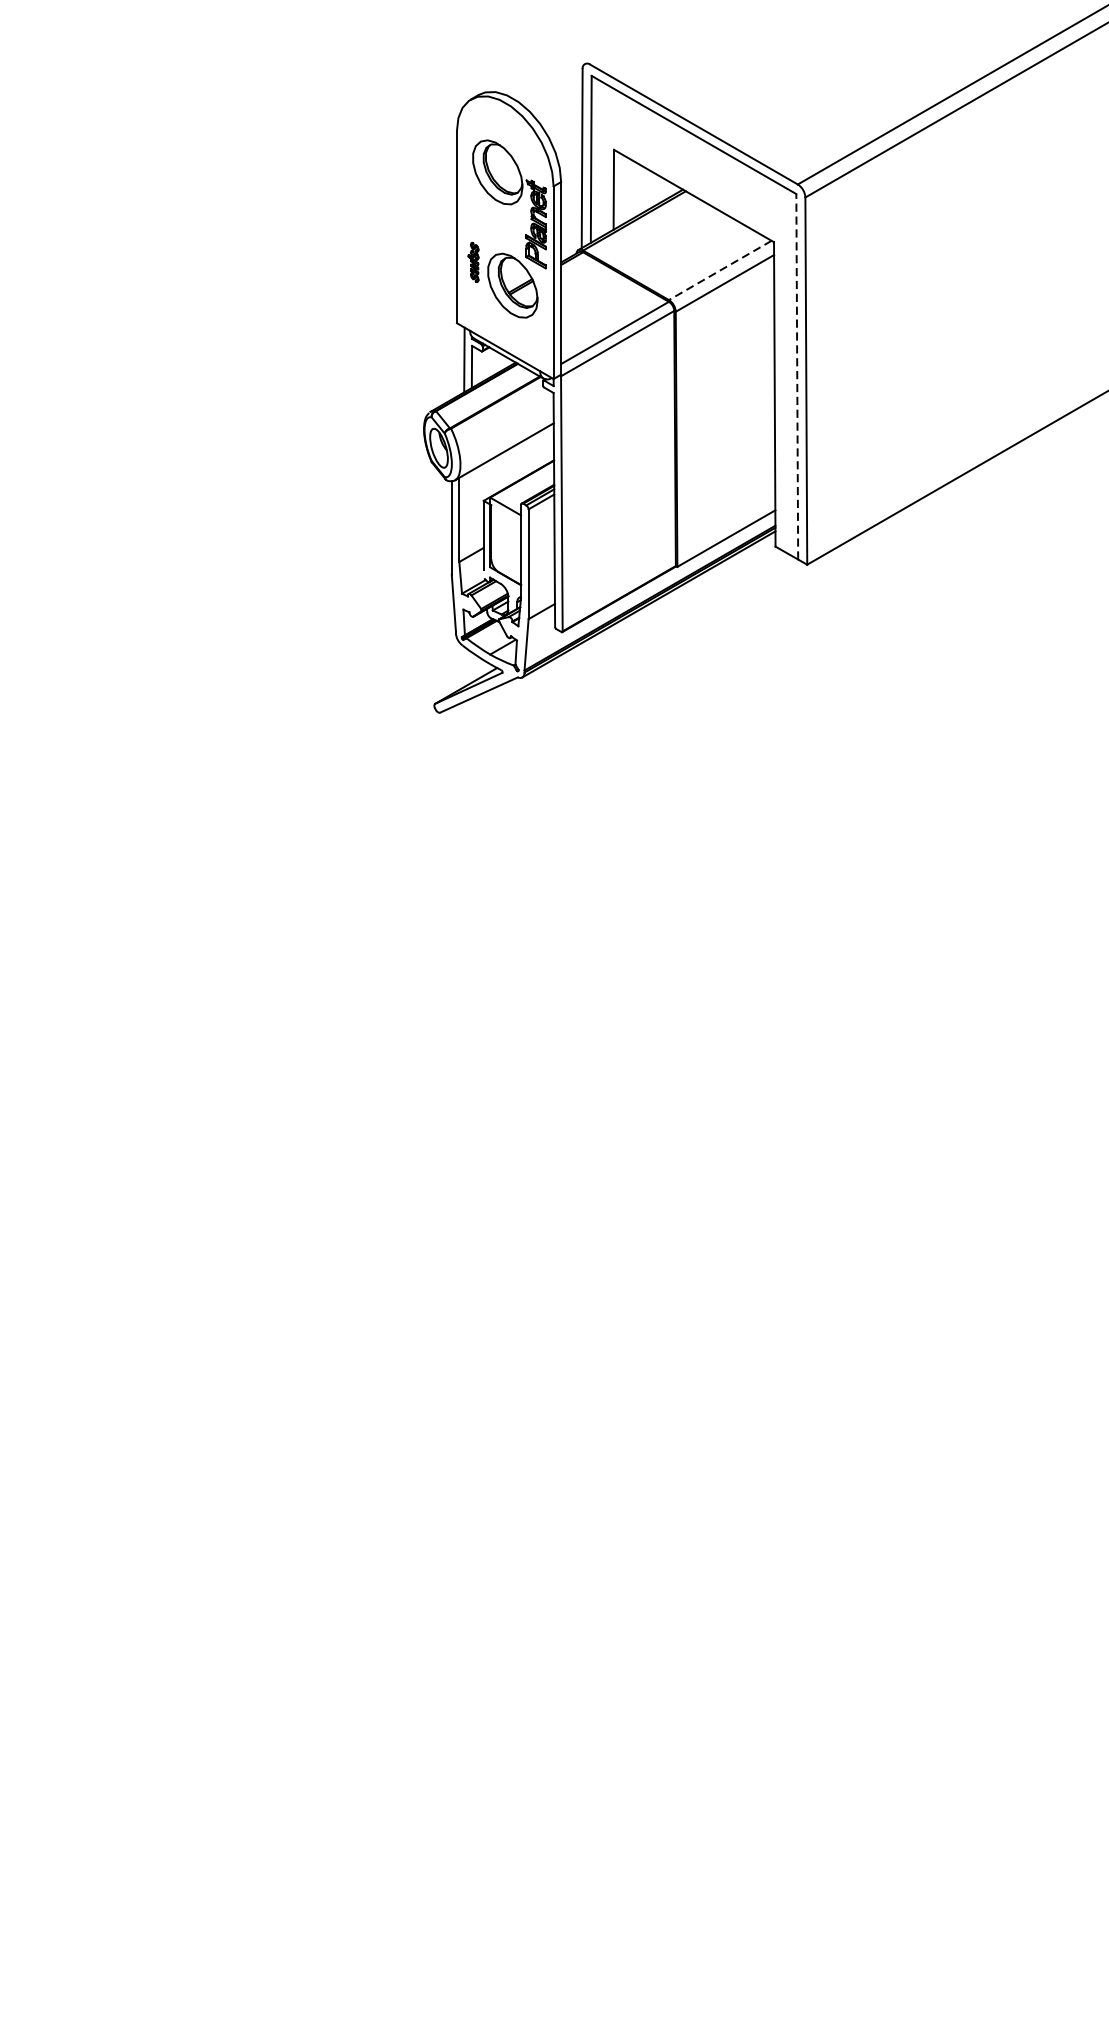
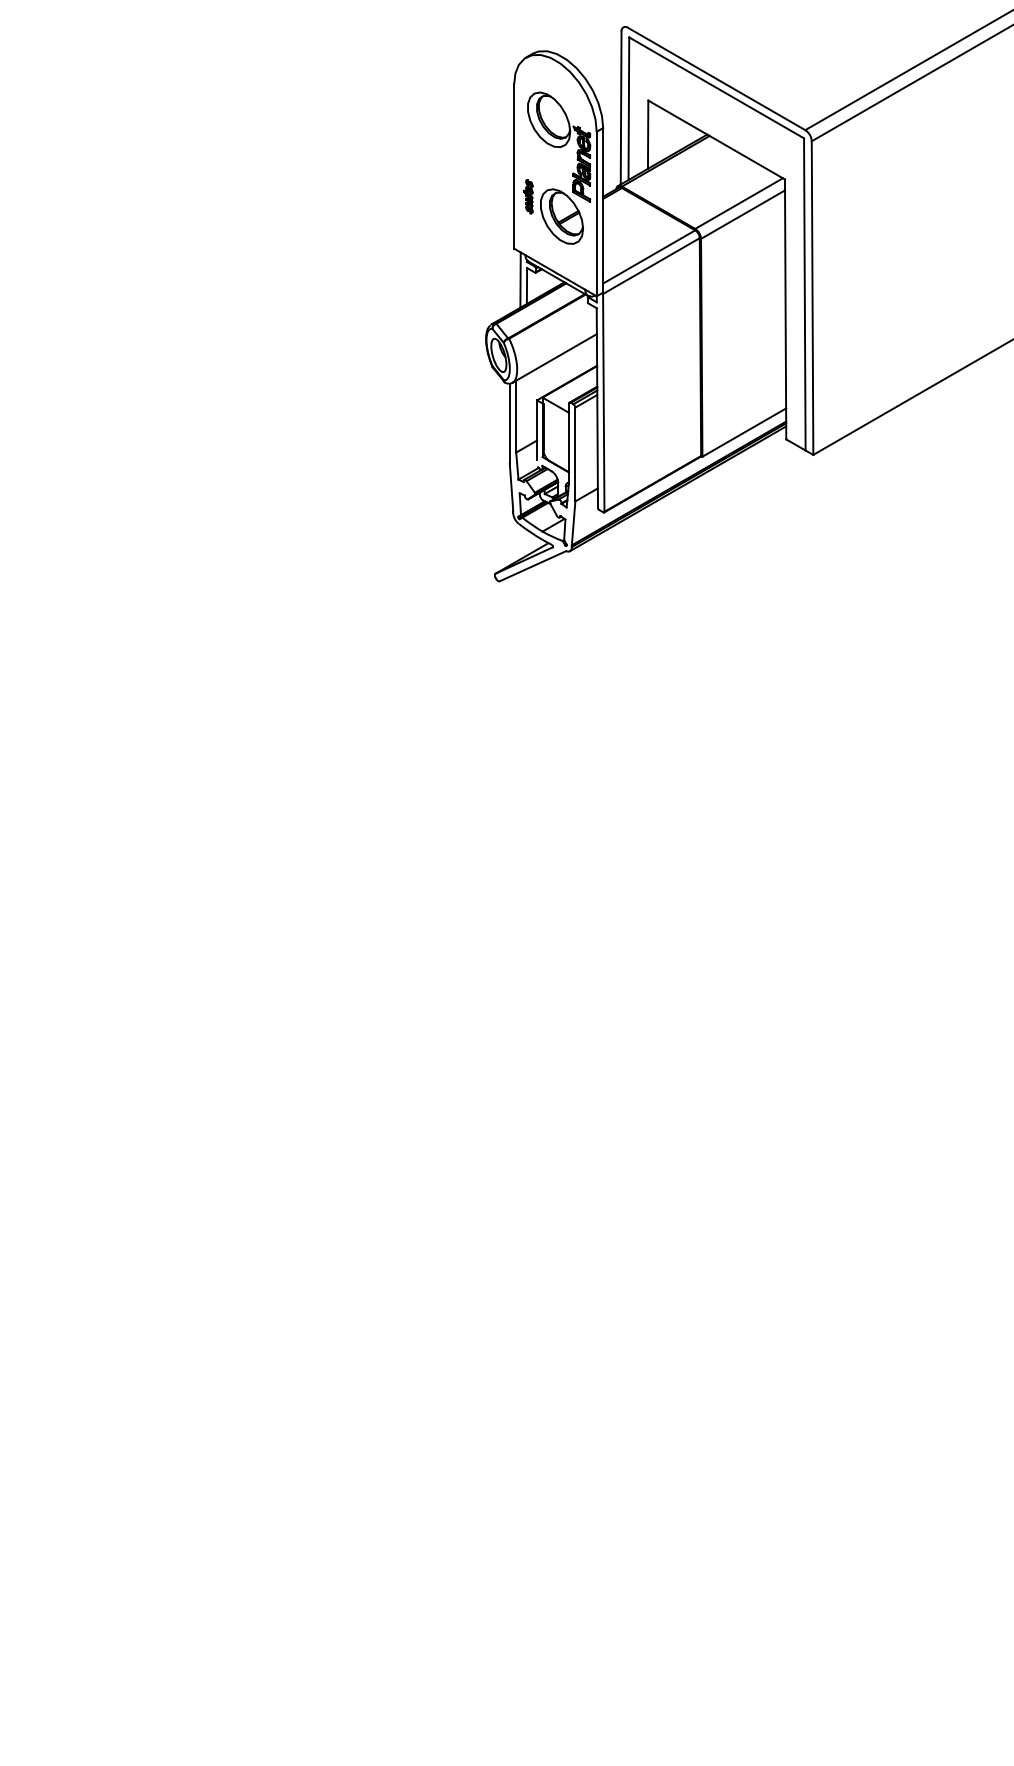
line: (720, 270) -> (739, 203), dashed -> solid
line: (796, 375) -> (804, 293), dashed -> solid

